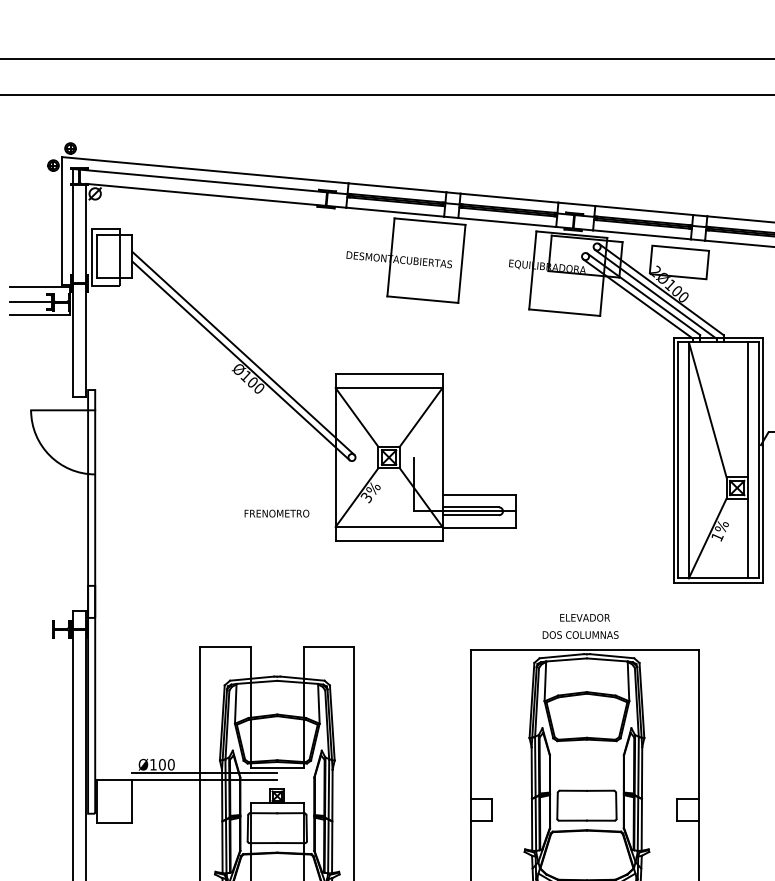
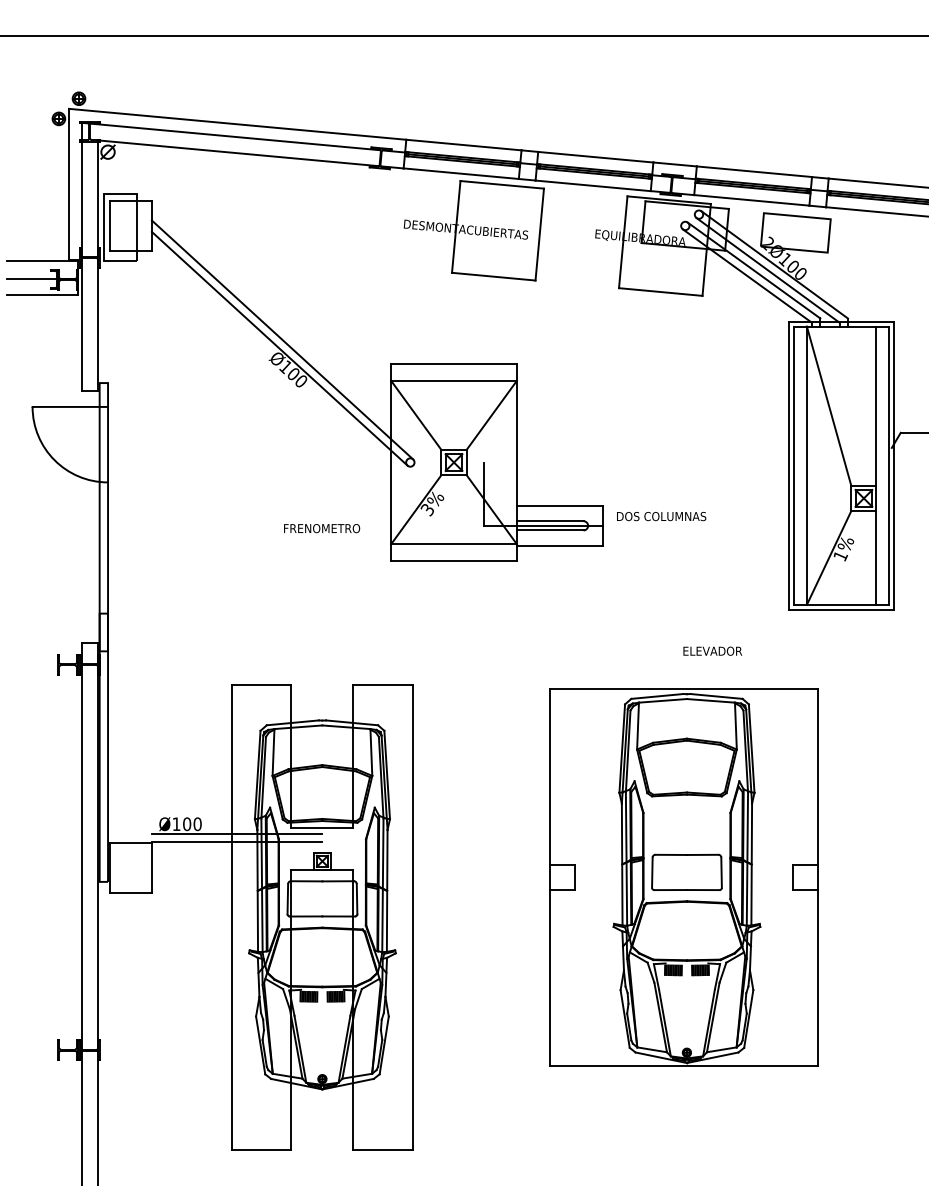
text: (584, 617) -> (712, 650), moved
text: (580, 635) -> (661, 516), moved

